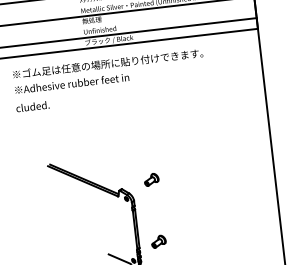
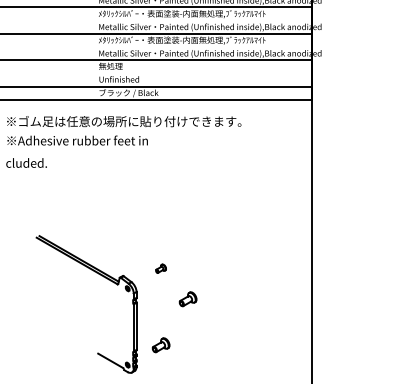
part: (151, 179) -> (160, 268), size x0.6
part: (176, 202) -> (187, 299), added

